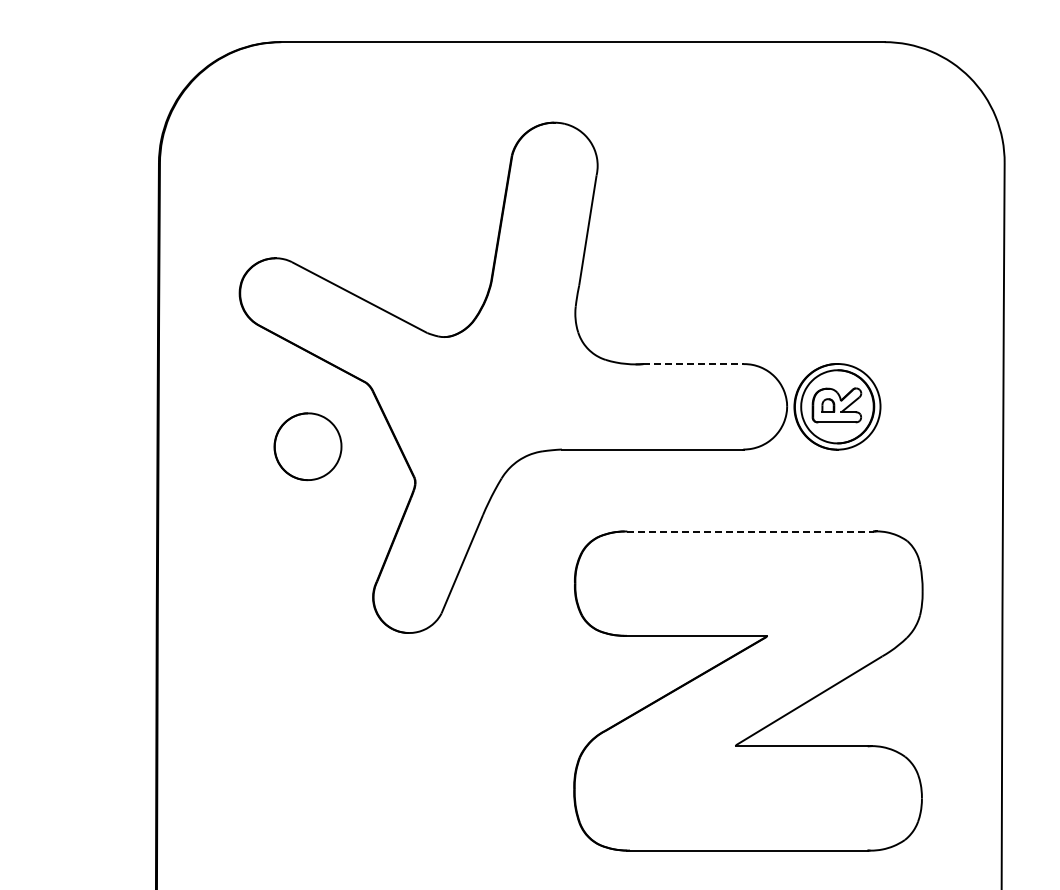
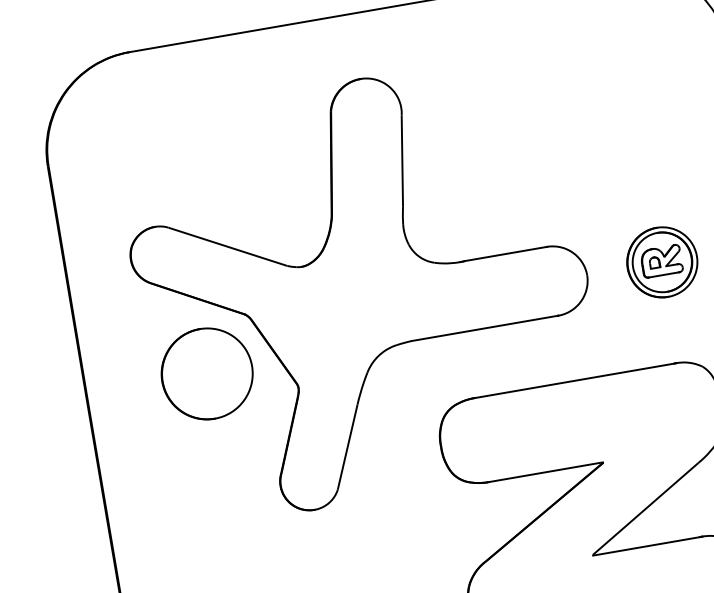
line: (694, 364) -> (506, 254), dashed -> solid
part: (837, 406) -> (662, 262), moved
part: (307, 446) -> (206, 373), size x1.67
line: (750, 531) -> (575, 380), dashed -> solid

